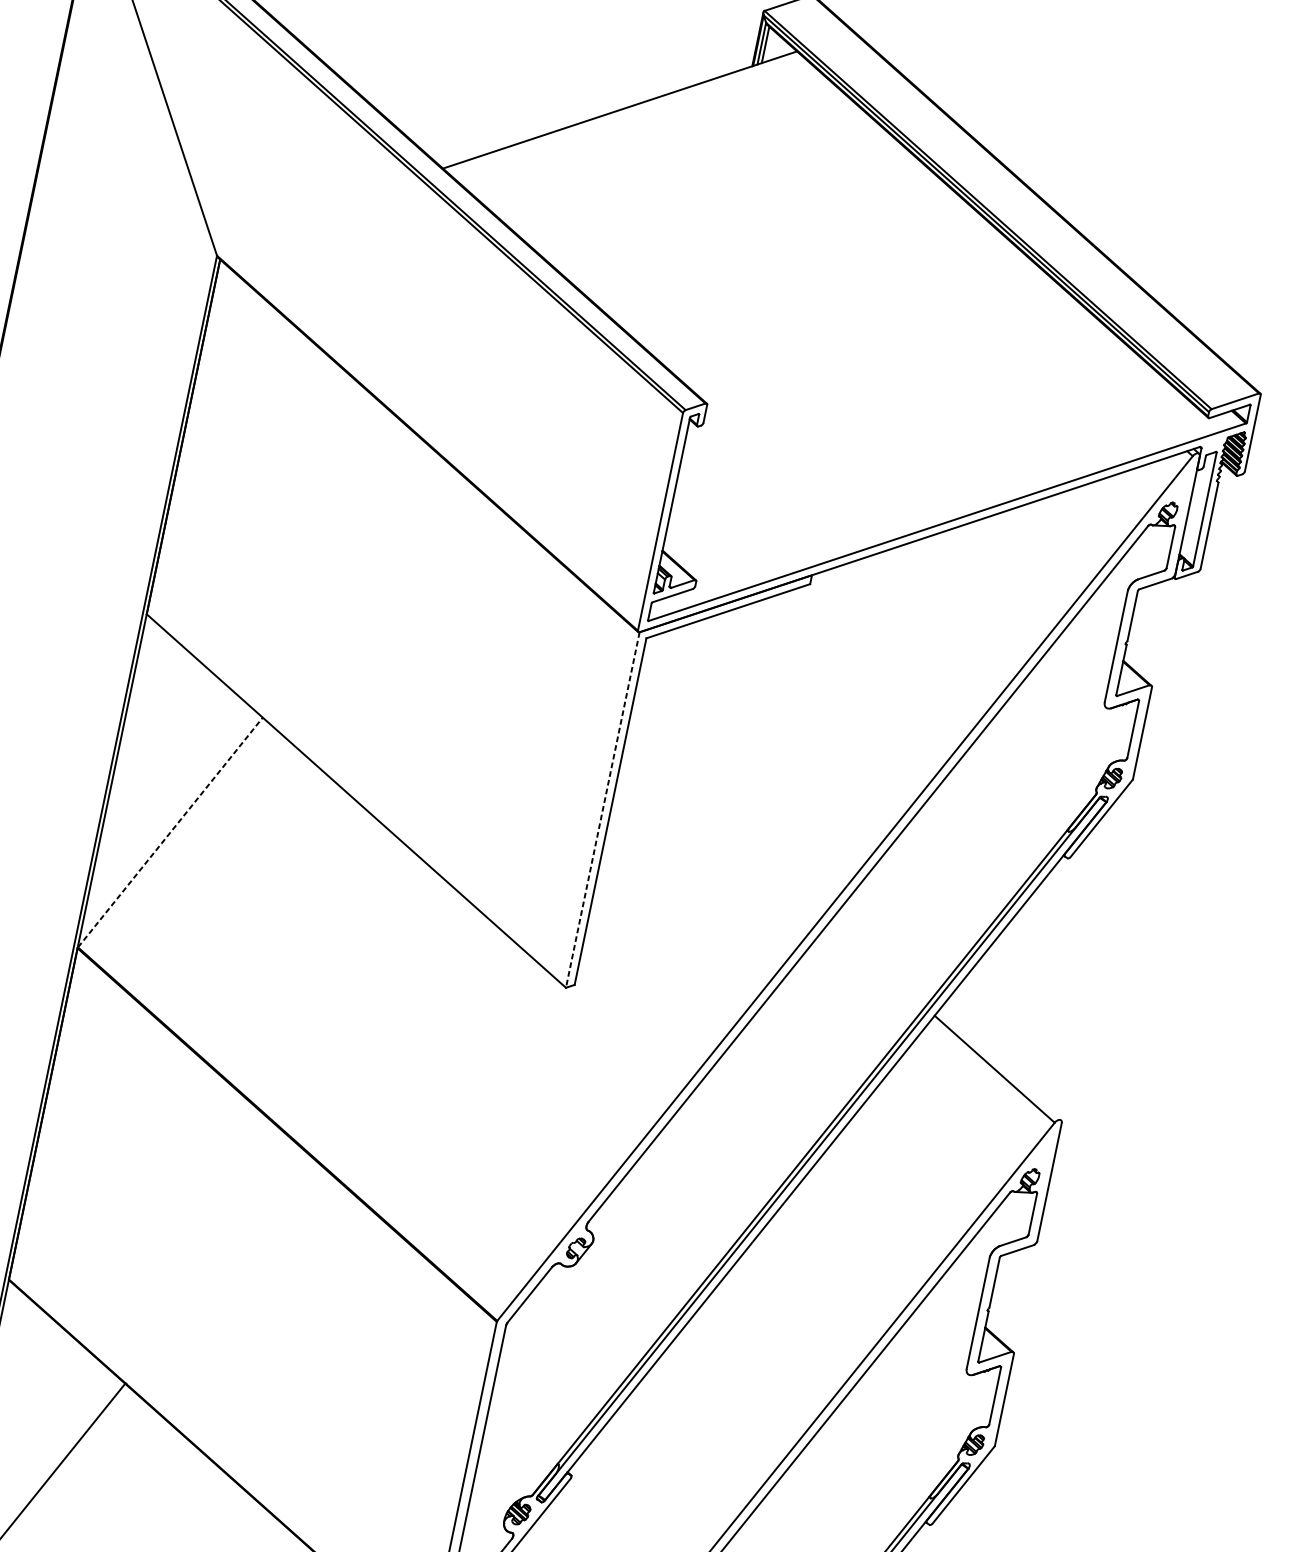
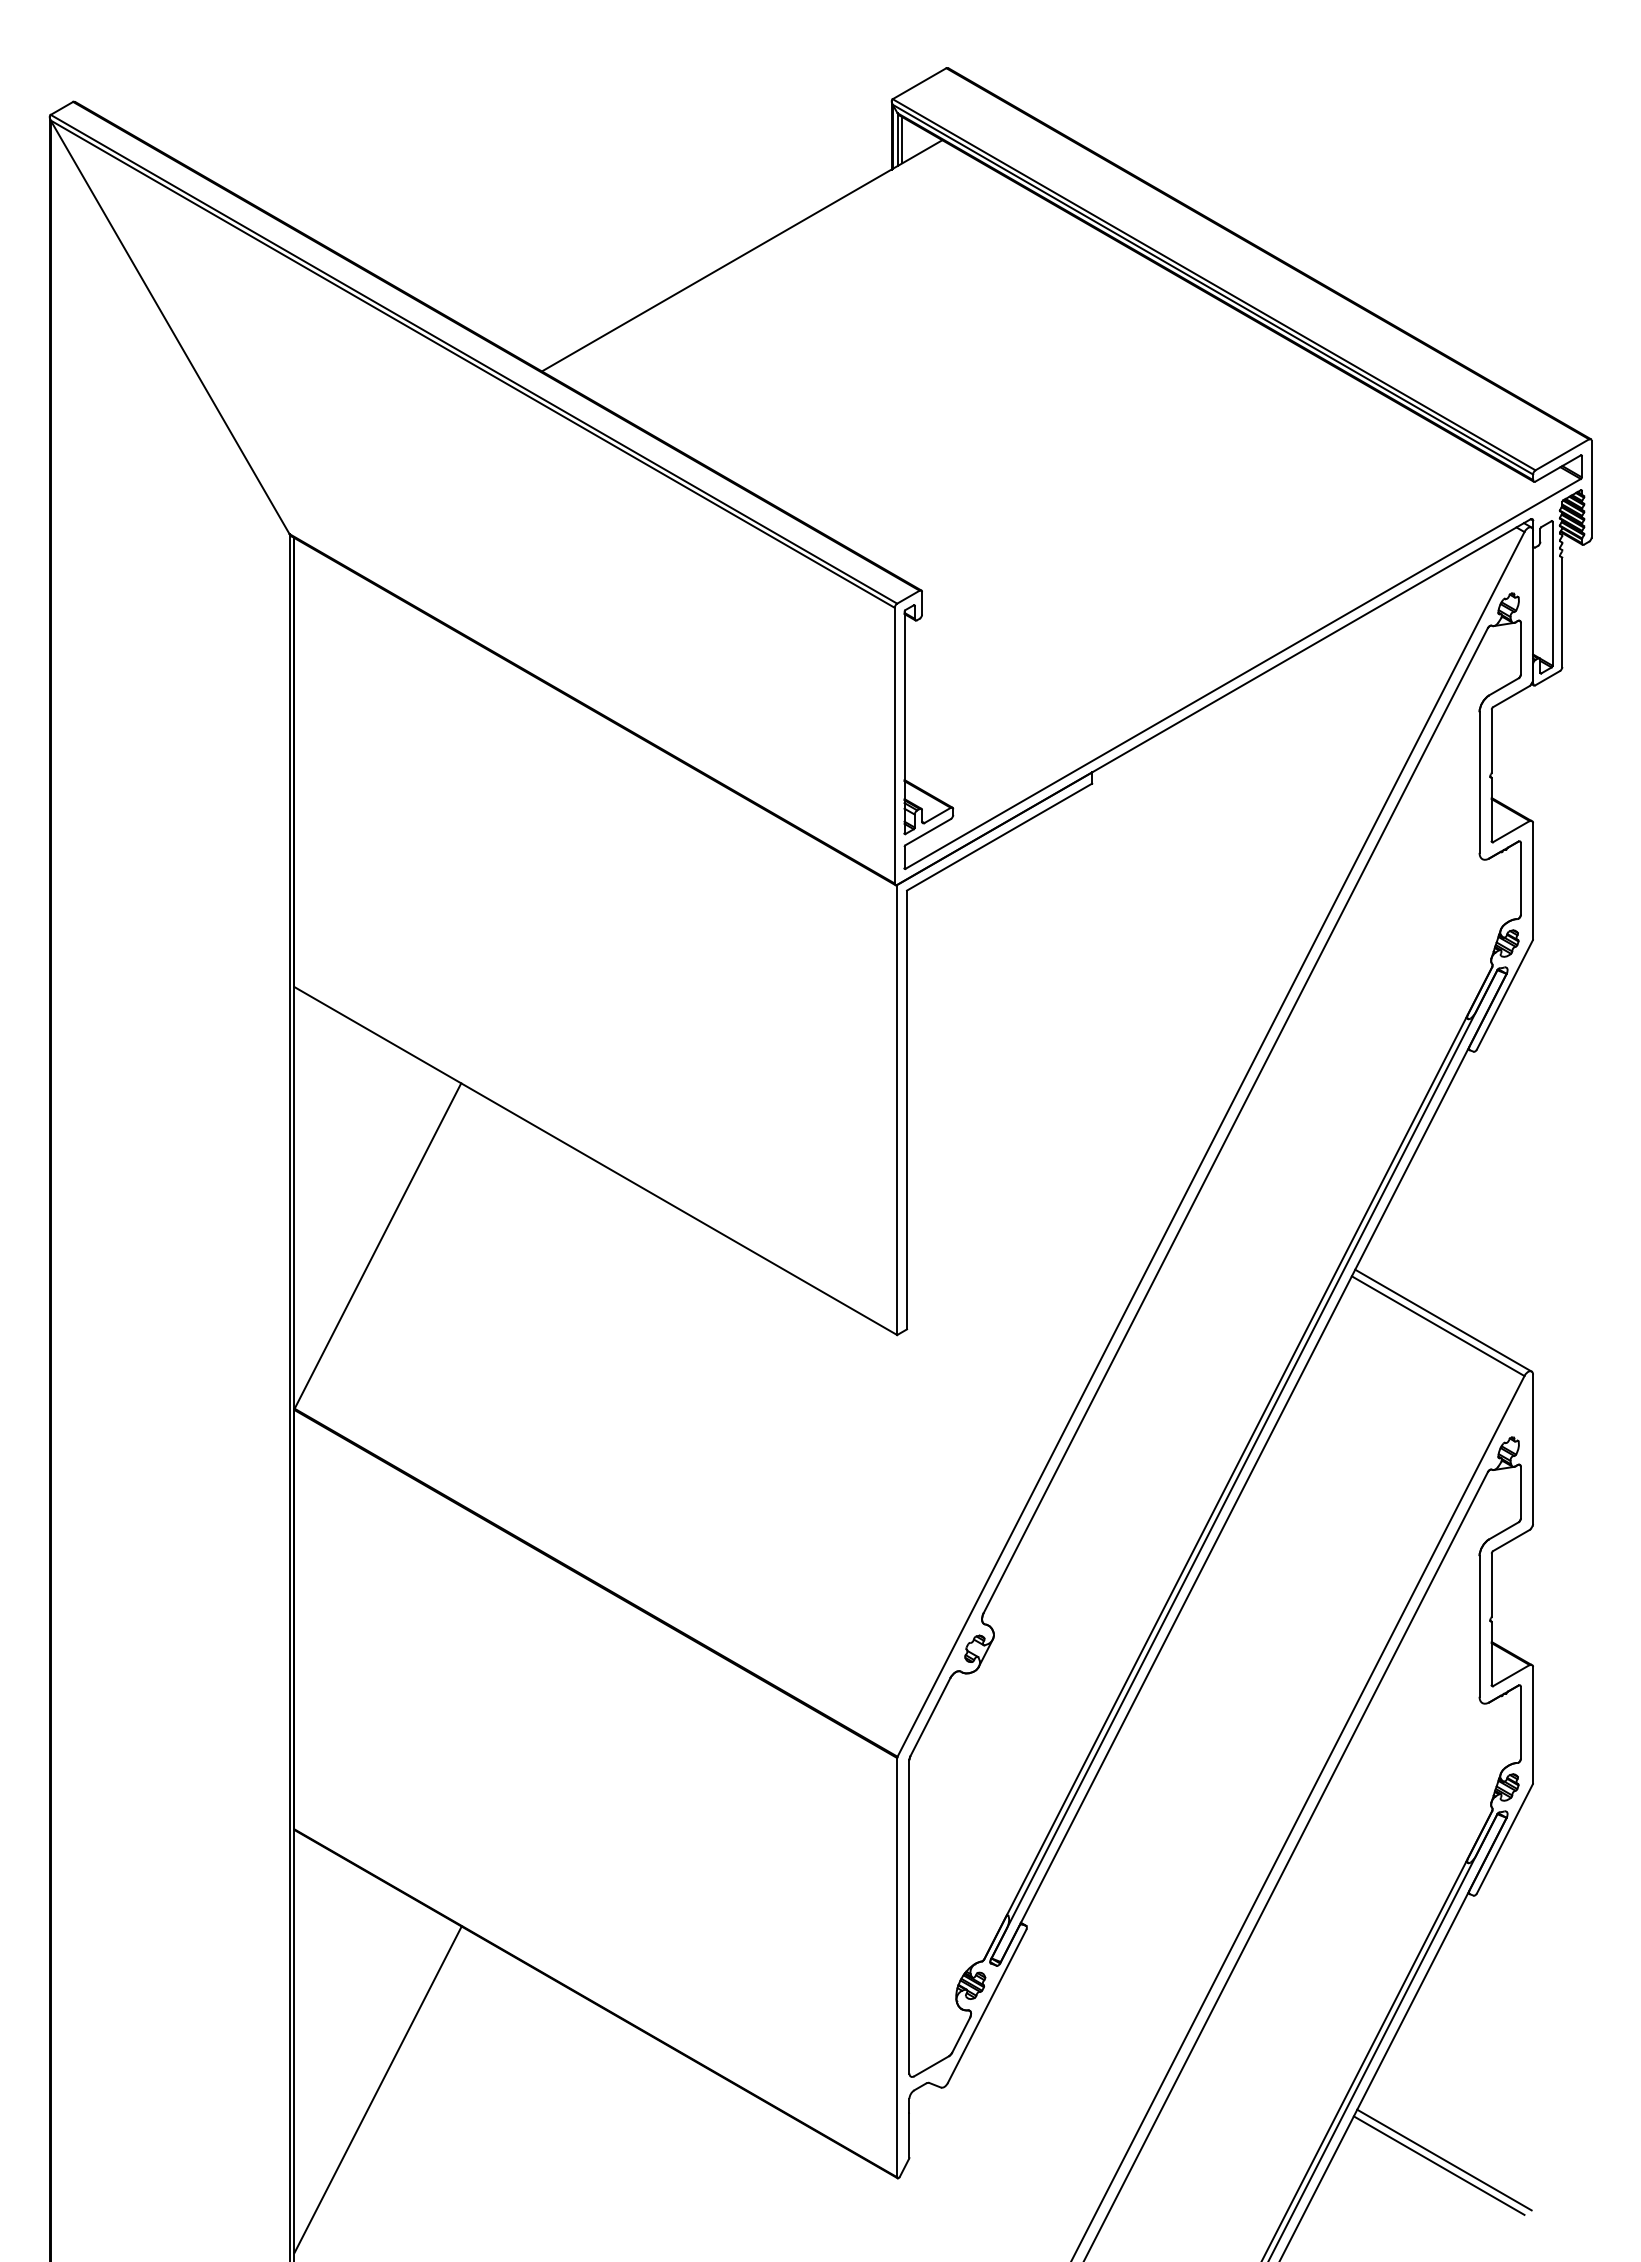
line: (602, 810) -> (897, 1110), dashed -> solid
line: (169, 832) -> (377, 1246), dashed -> solid
line: (999, 1065) -> (1443, 1320), added

